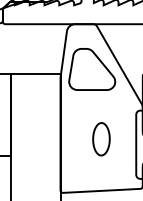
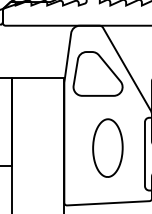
part: (101, 139) -> (107, 148), size x1.67

